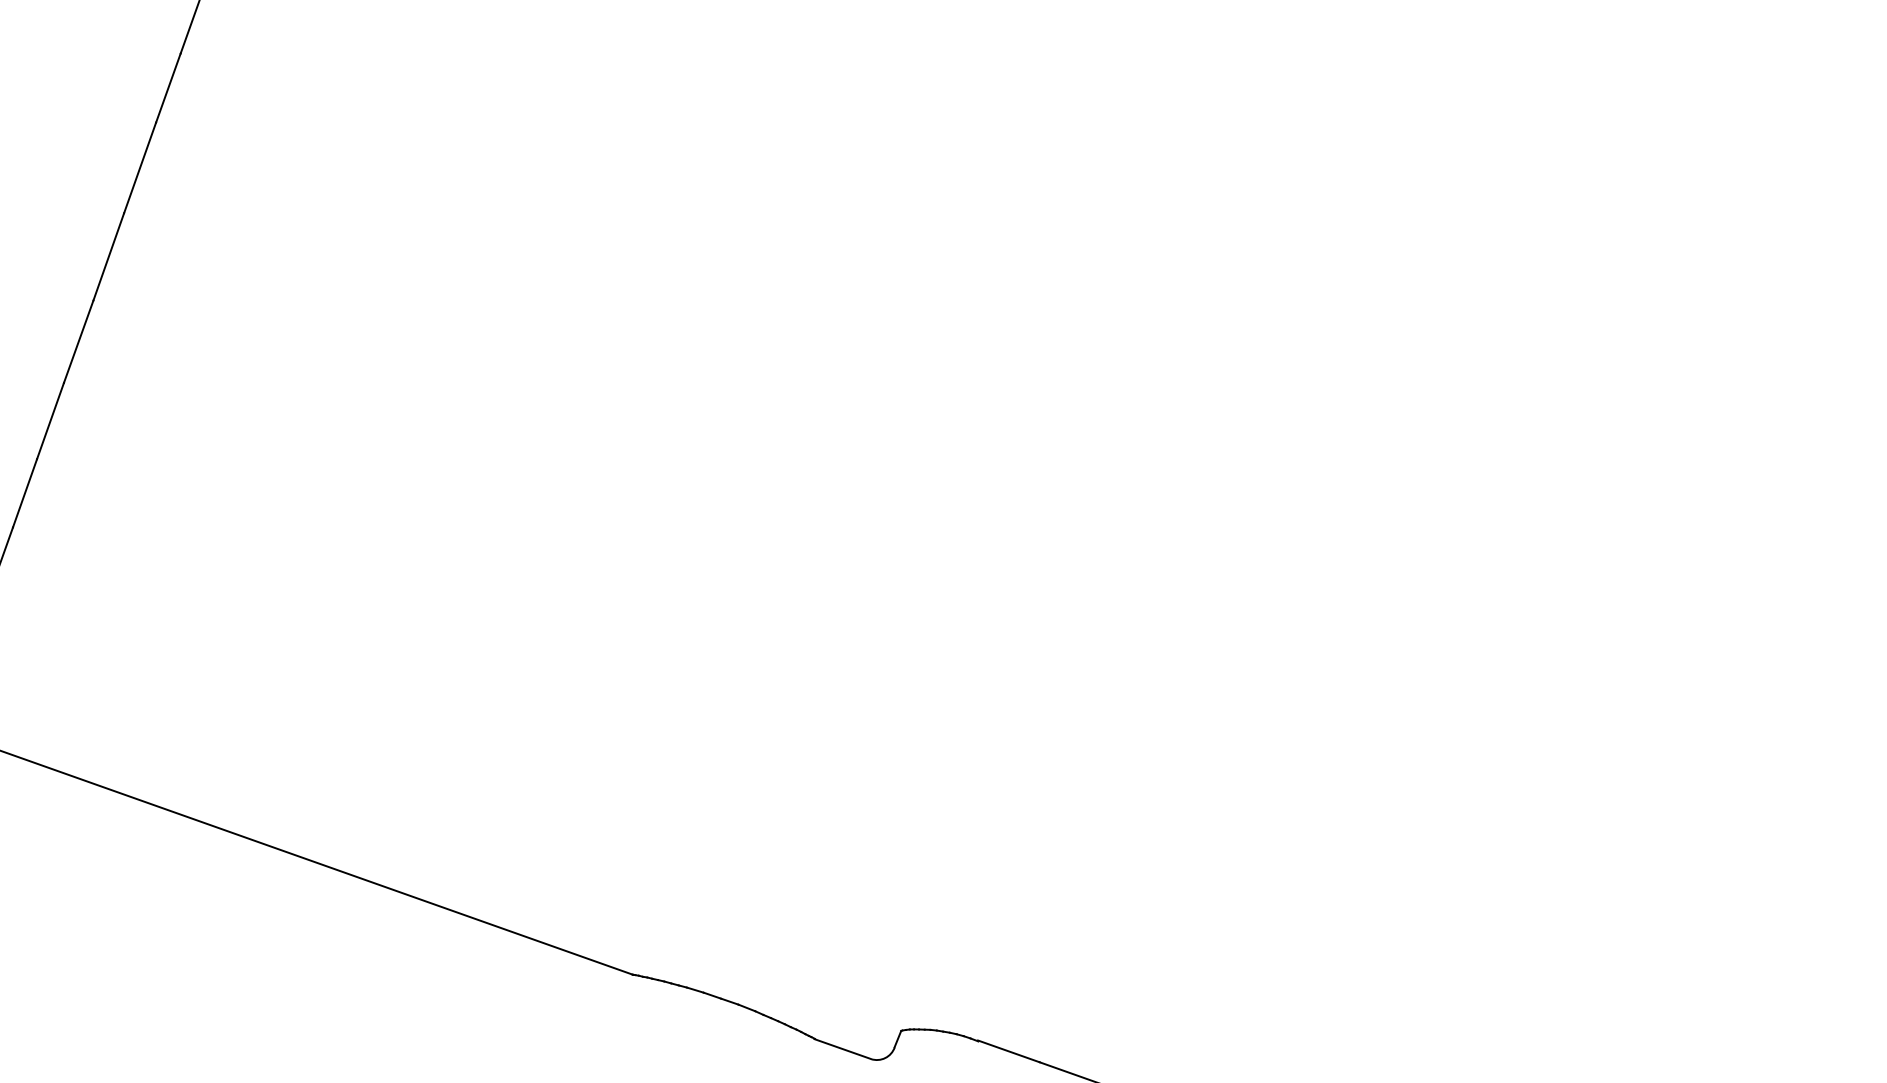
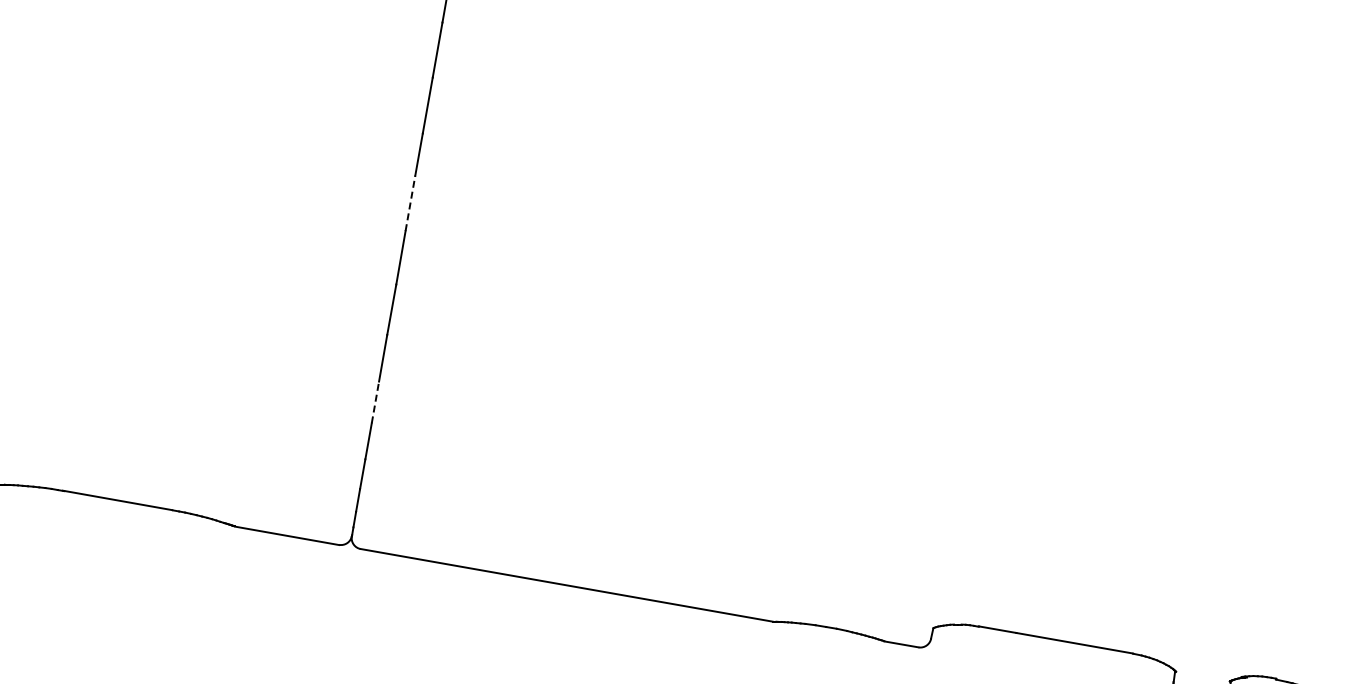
line: (140, 166) -> (410, 202), solid -> dashed
line: (25, 491) -> (375, 401), solid -> dashed

